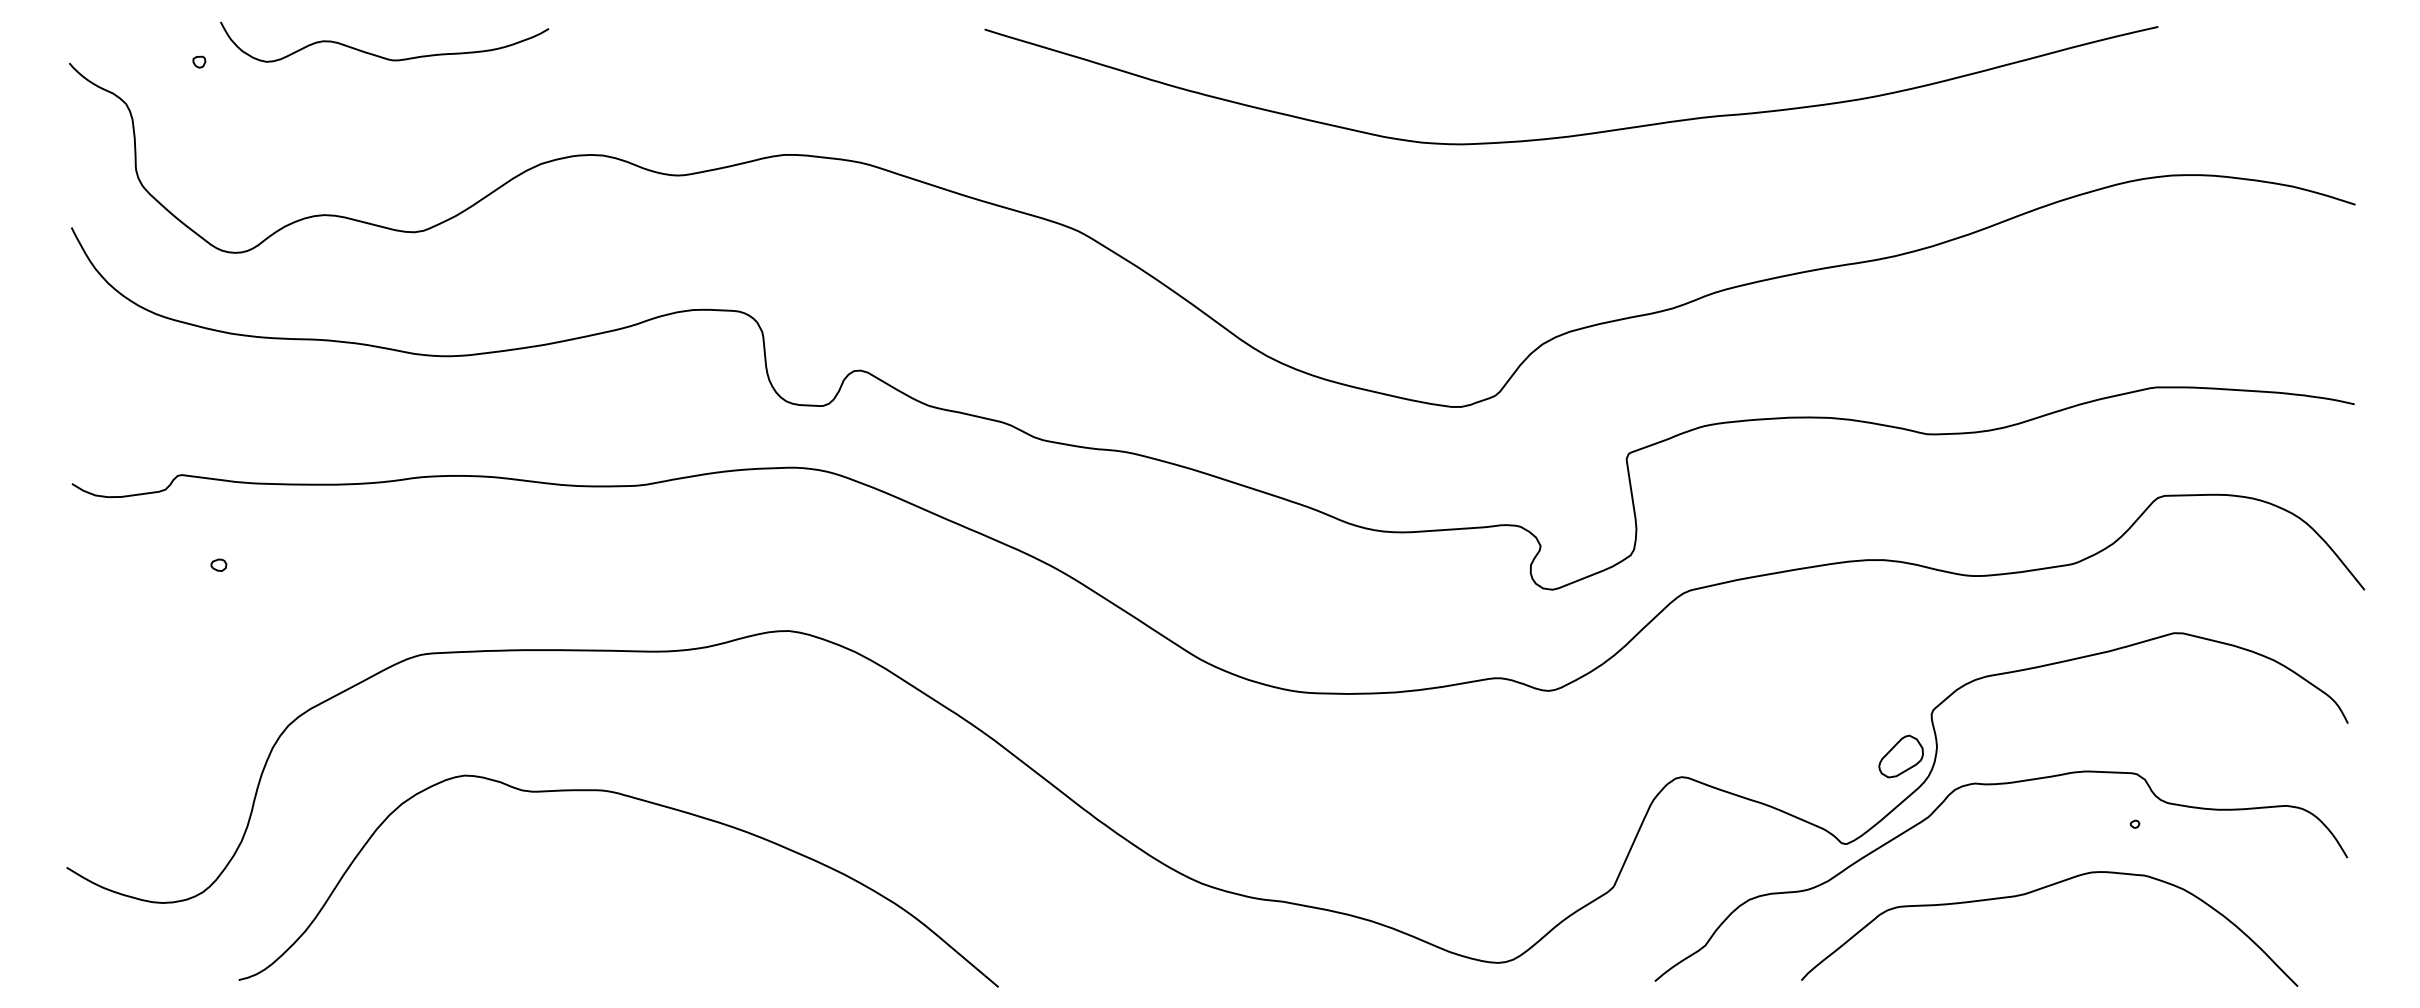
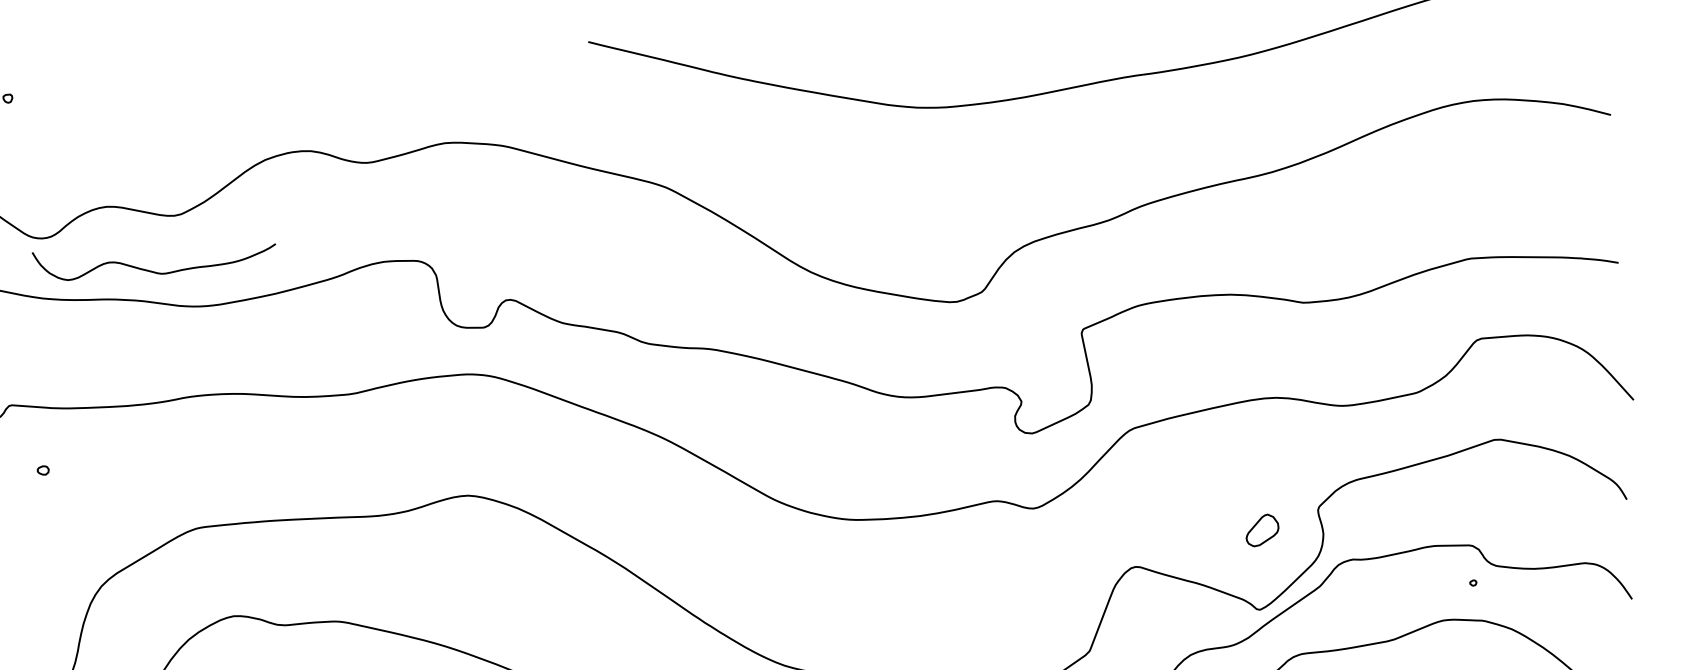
curve: (379, 55) -> (151, 270), moved
part: (1900, 756) -> (1261, 530), moved

